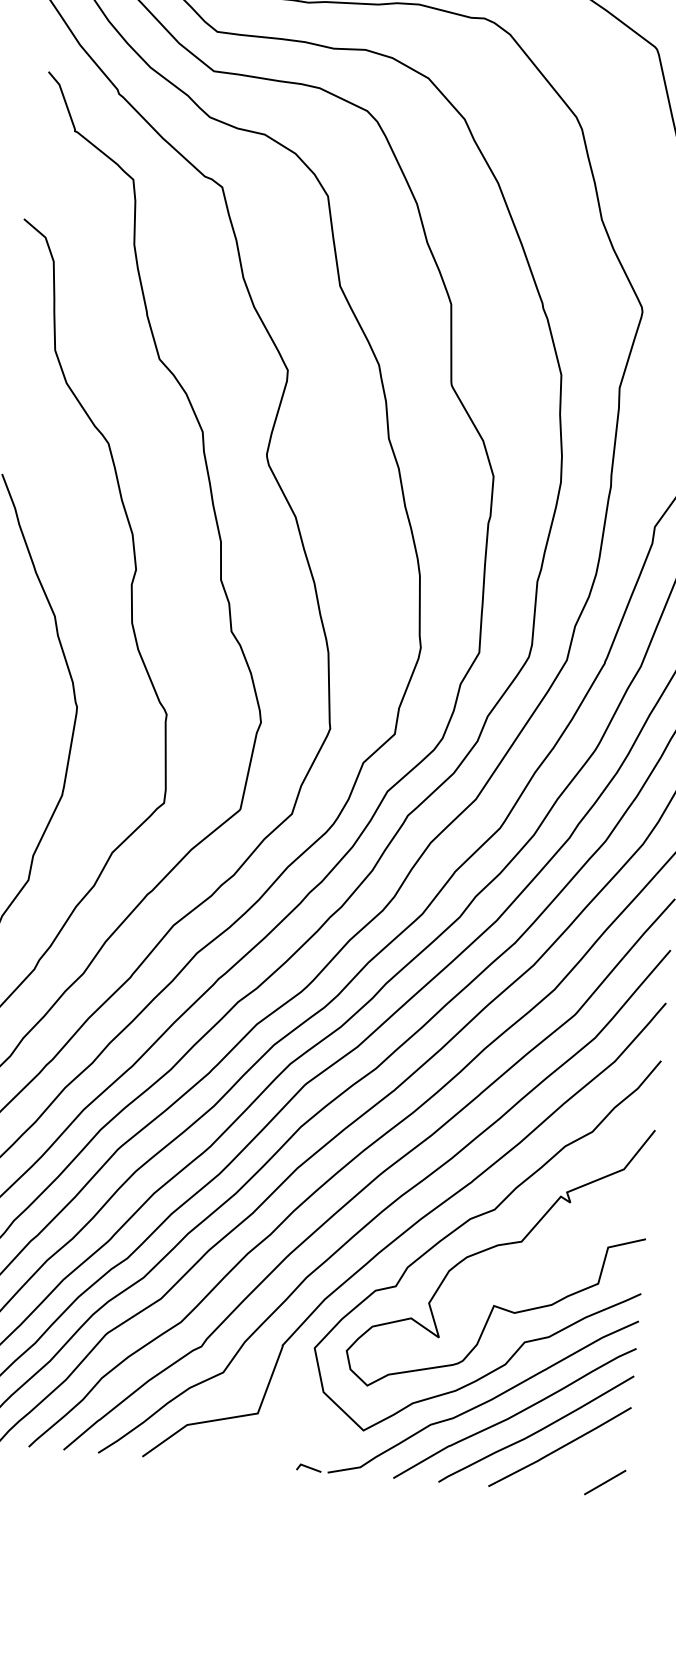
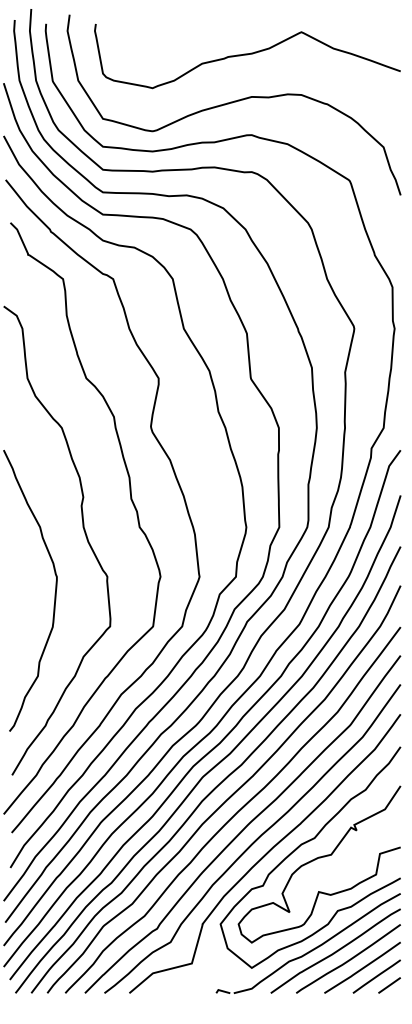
line: (583, 1464) -> (376, 976), added

